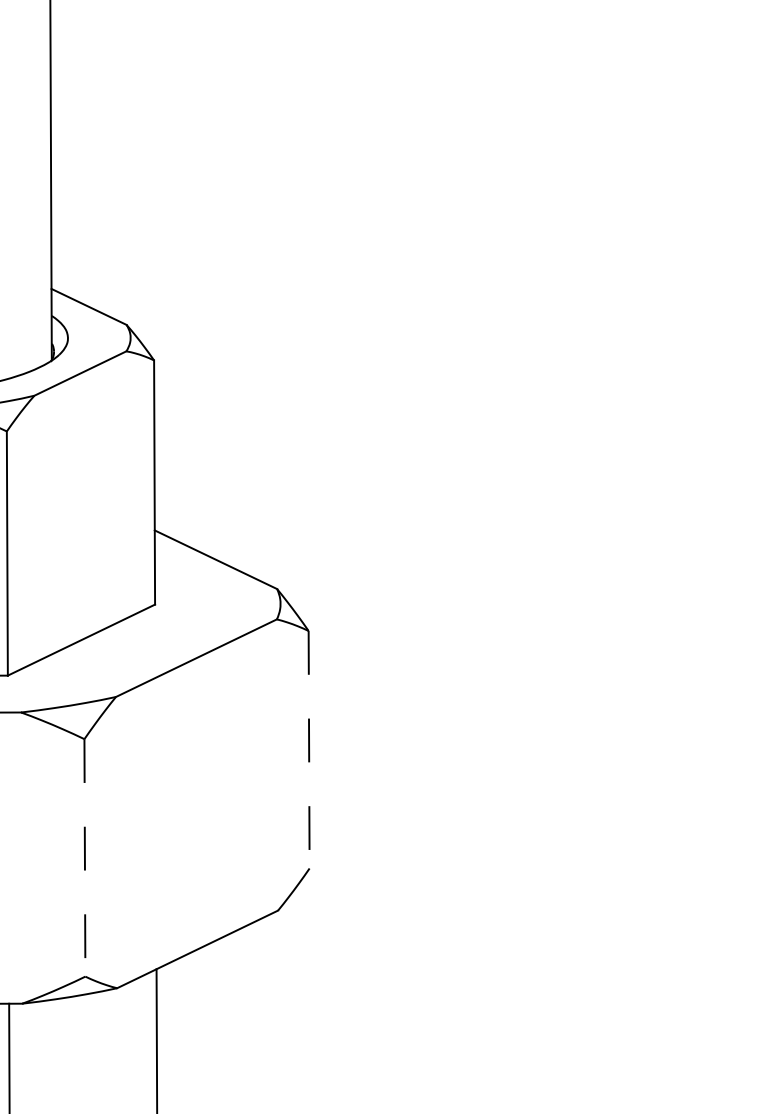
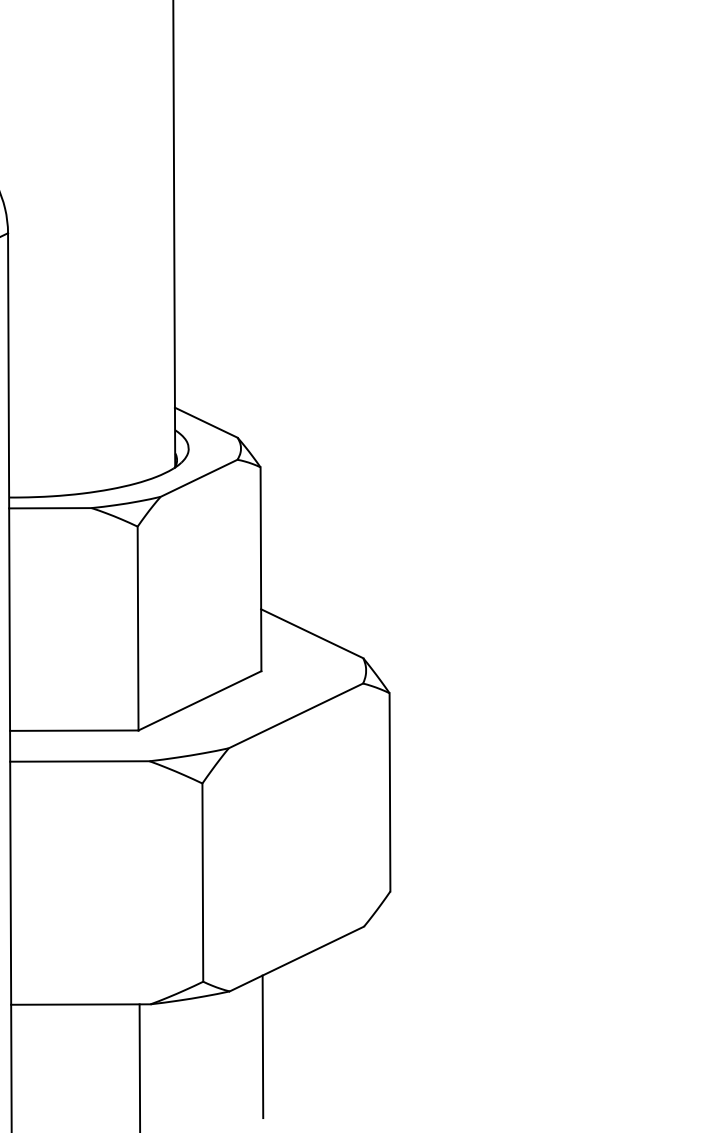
line: (308, 749) -> (389, 792), dashed -> solid
line: (84, 858) -> (202, 883), dashed -> solid

